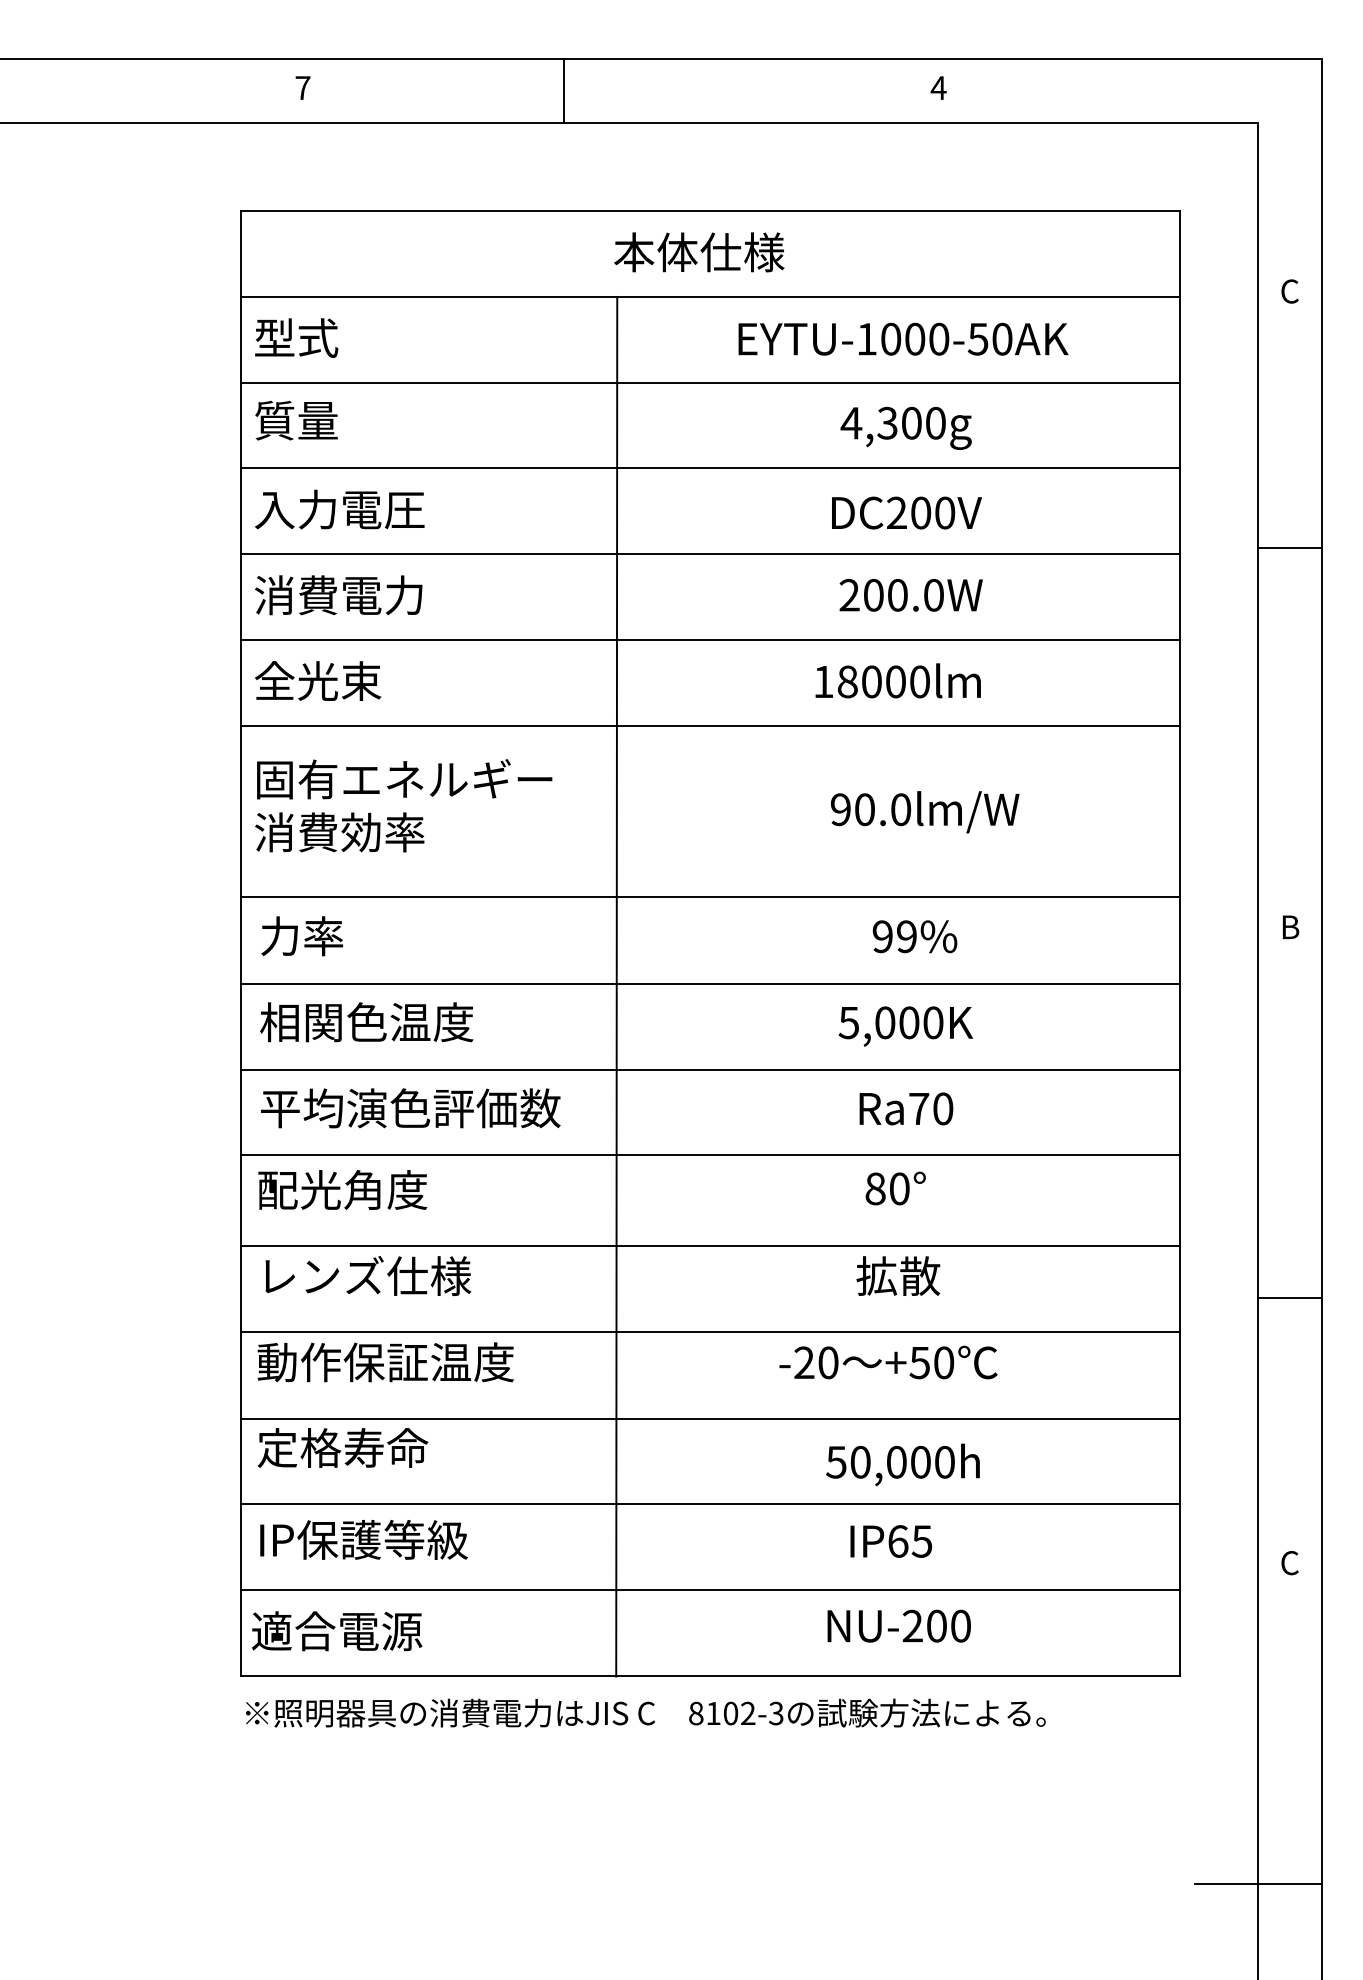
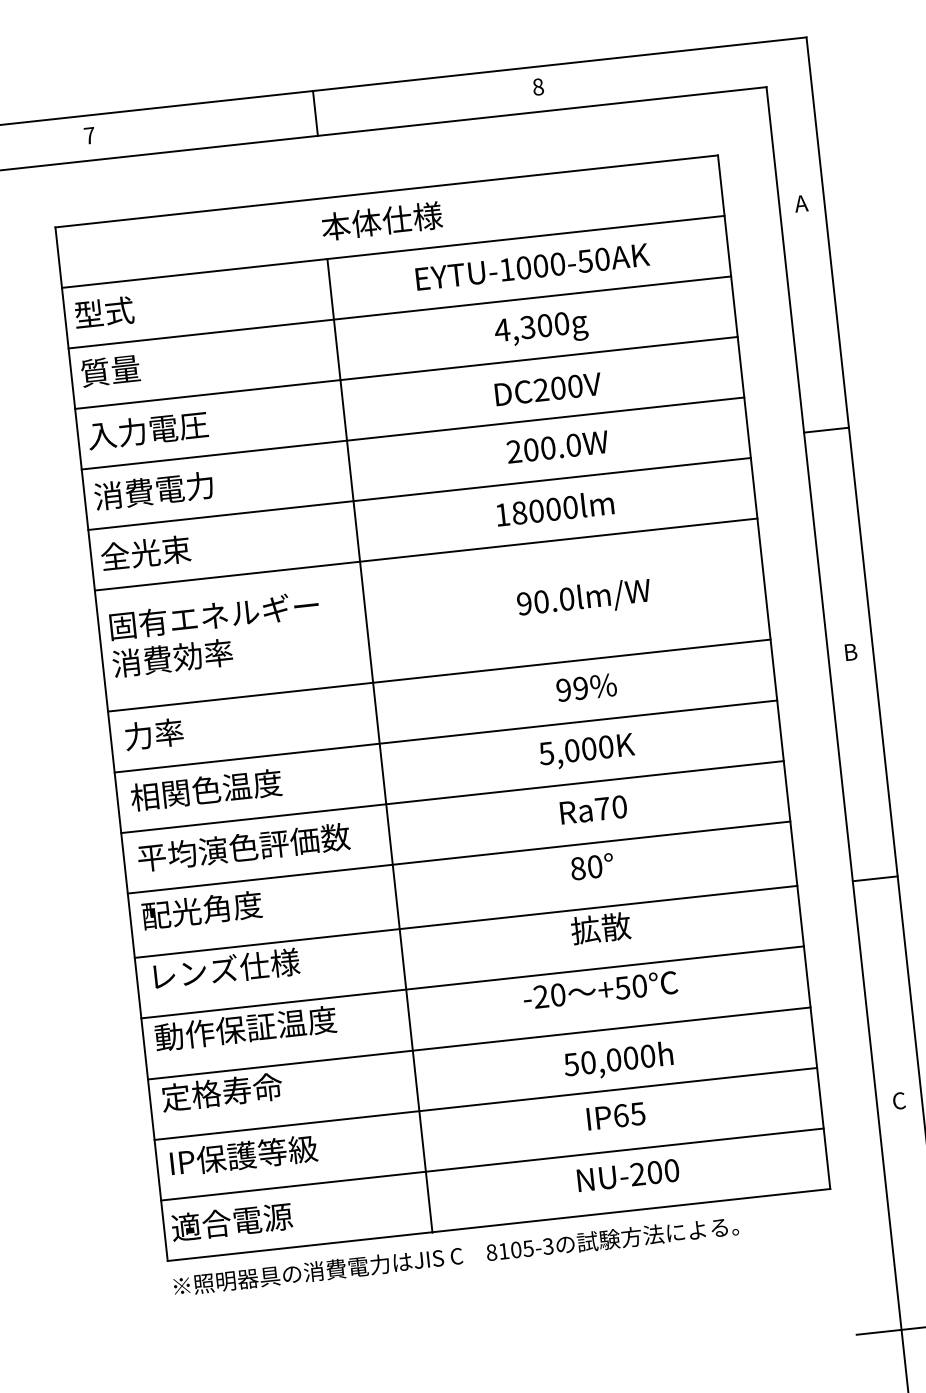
text: (938, 88) -> (538, 87), 4 -> 8
line: (563, 90) -> (315, 112), moved
text: (1289, 291) -> (801, 203), C -> A
line: (1290, 547) -> (826, 430), moved
line: (1290, 1298) -> (875, 878), moved
text: (747, 1713) -> (527, 1248), 8102-3 -> 8105-3

